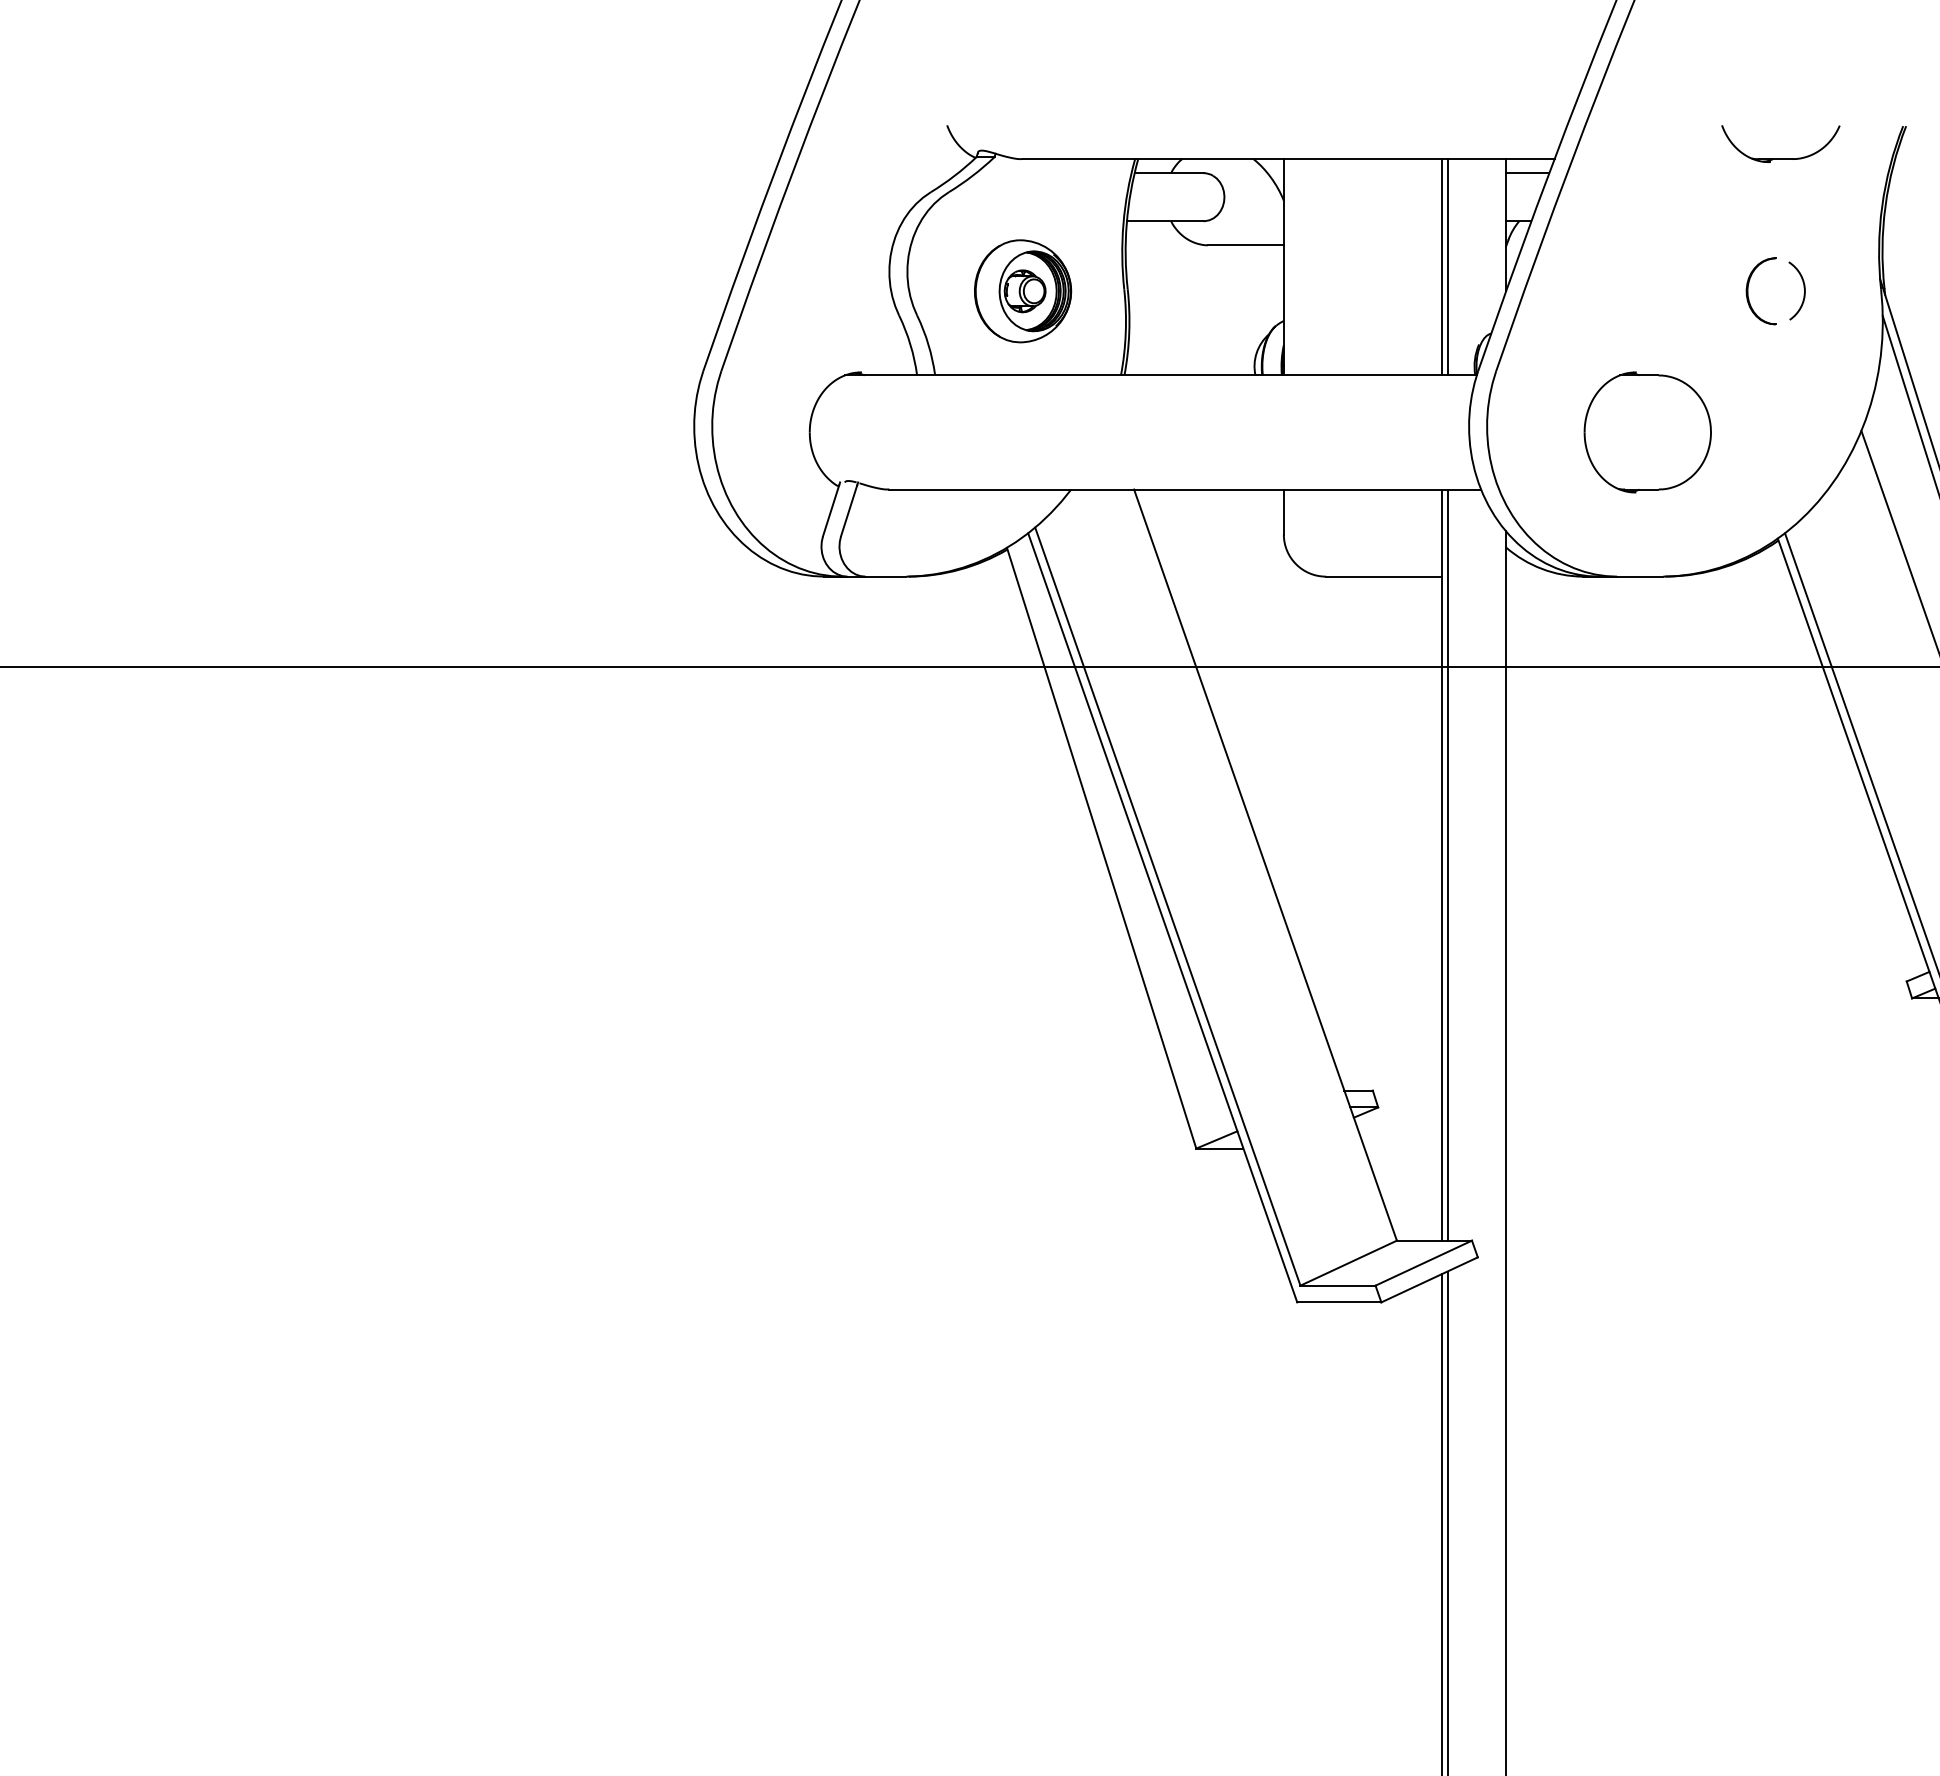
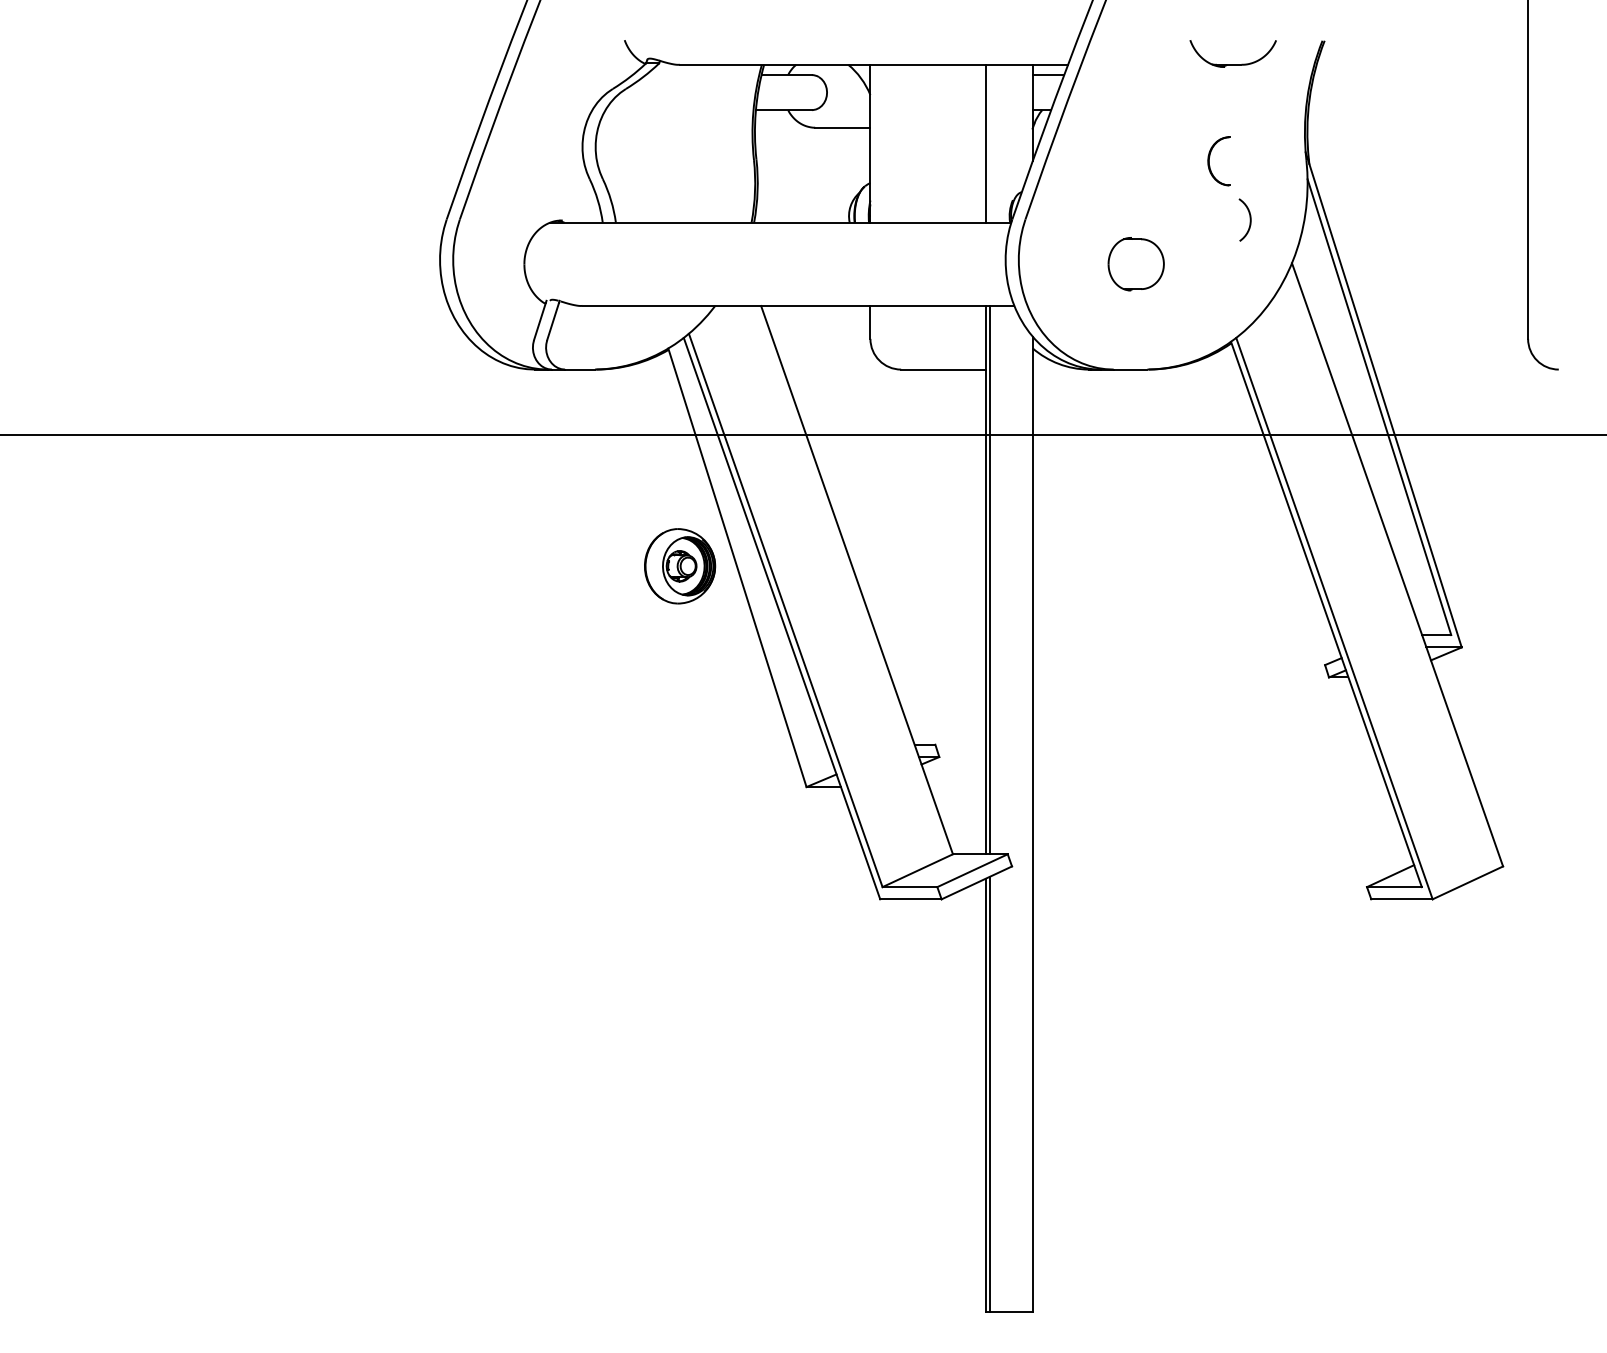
line: (1446, 266) -> (989, 143), removed
arc: (1803, 290) -> (1249, 219), moved
part: (1023, 291) -> (680, 566), moved
part: (1648, 431) -> (1136, 263), size x0.6

